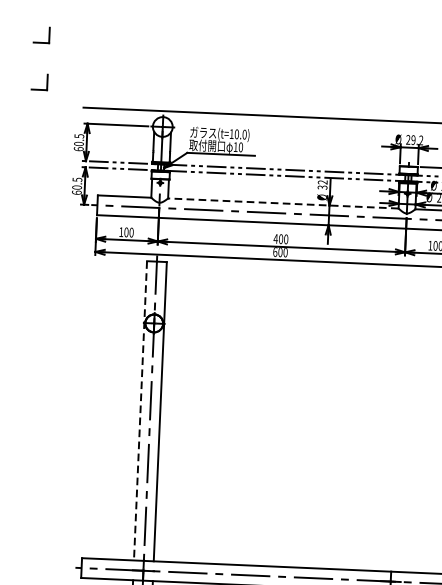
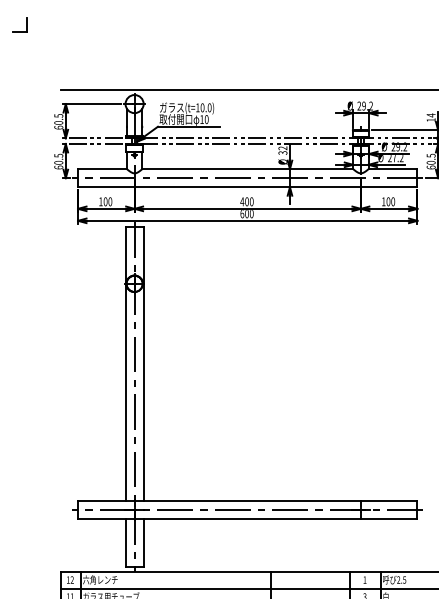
part: (46, 81) -> (26, 67), removed
line: (283, 203) -> (247, 169), dashed -> solid
line: (140, 411) -> (125, 364), dashed -> solid

